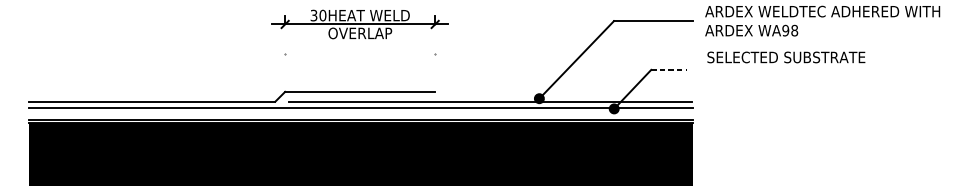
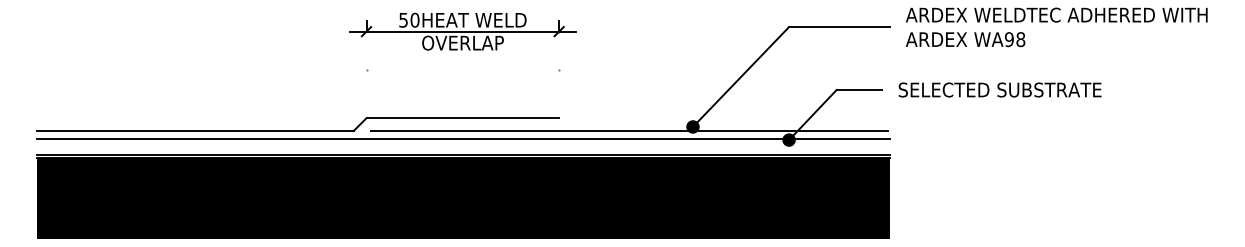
text: (313, 15) -> (403, 19), 30HEAT -> 50HEAT
text: (785, 57) -> (999, 89), moved
line: (669, 69) -> (859, 89), dashed -> solid

